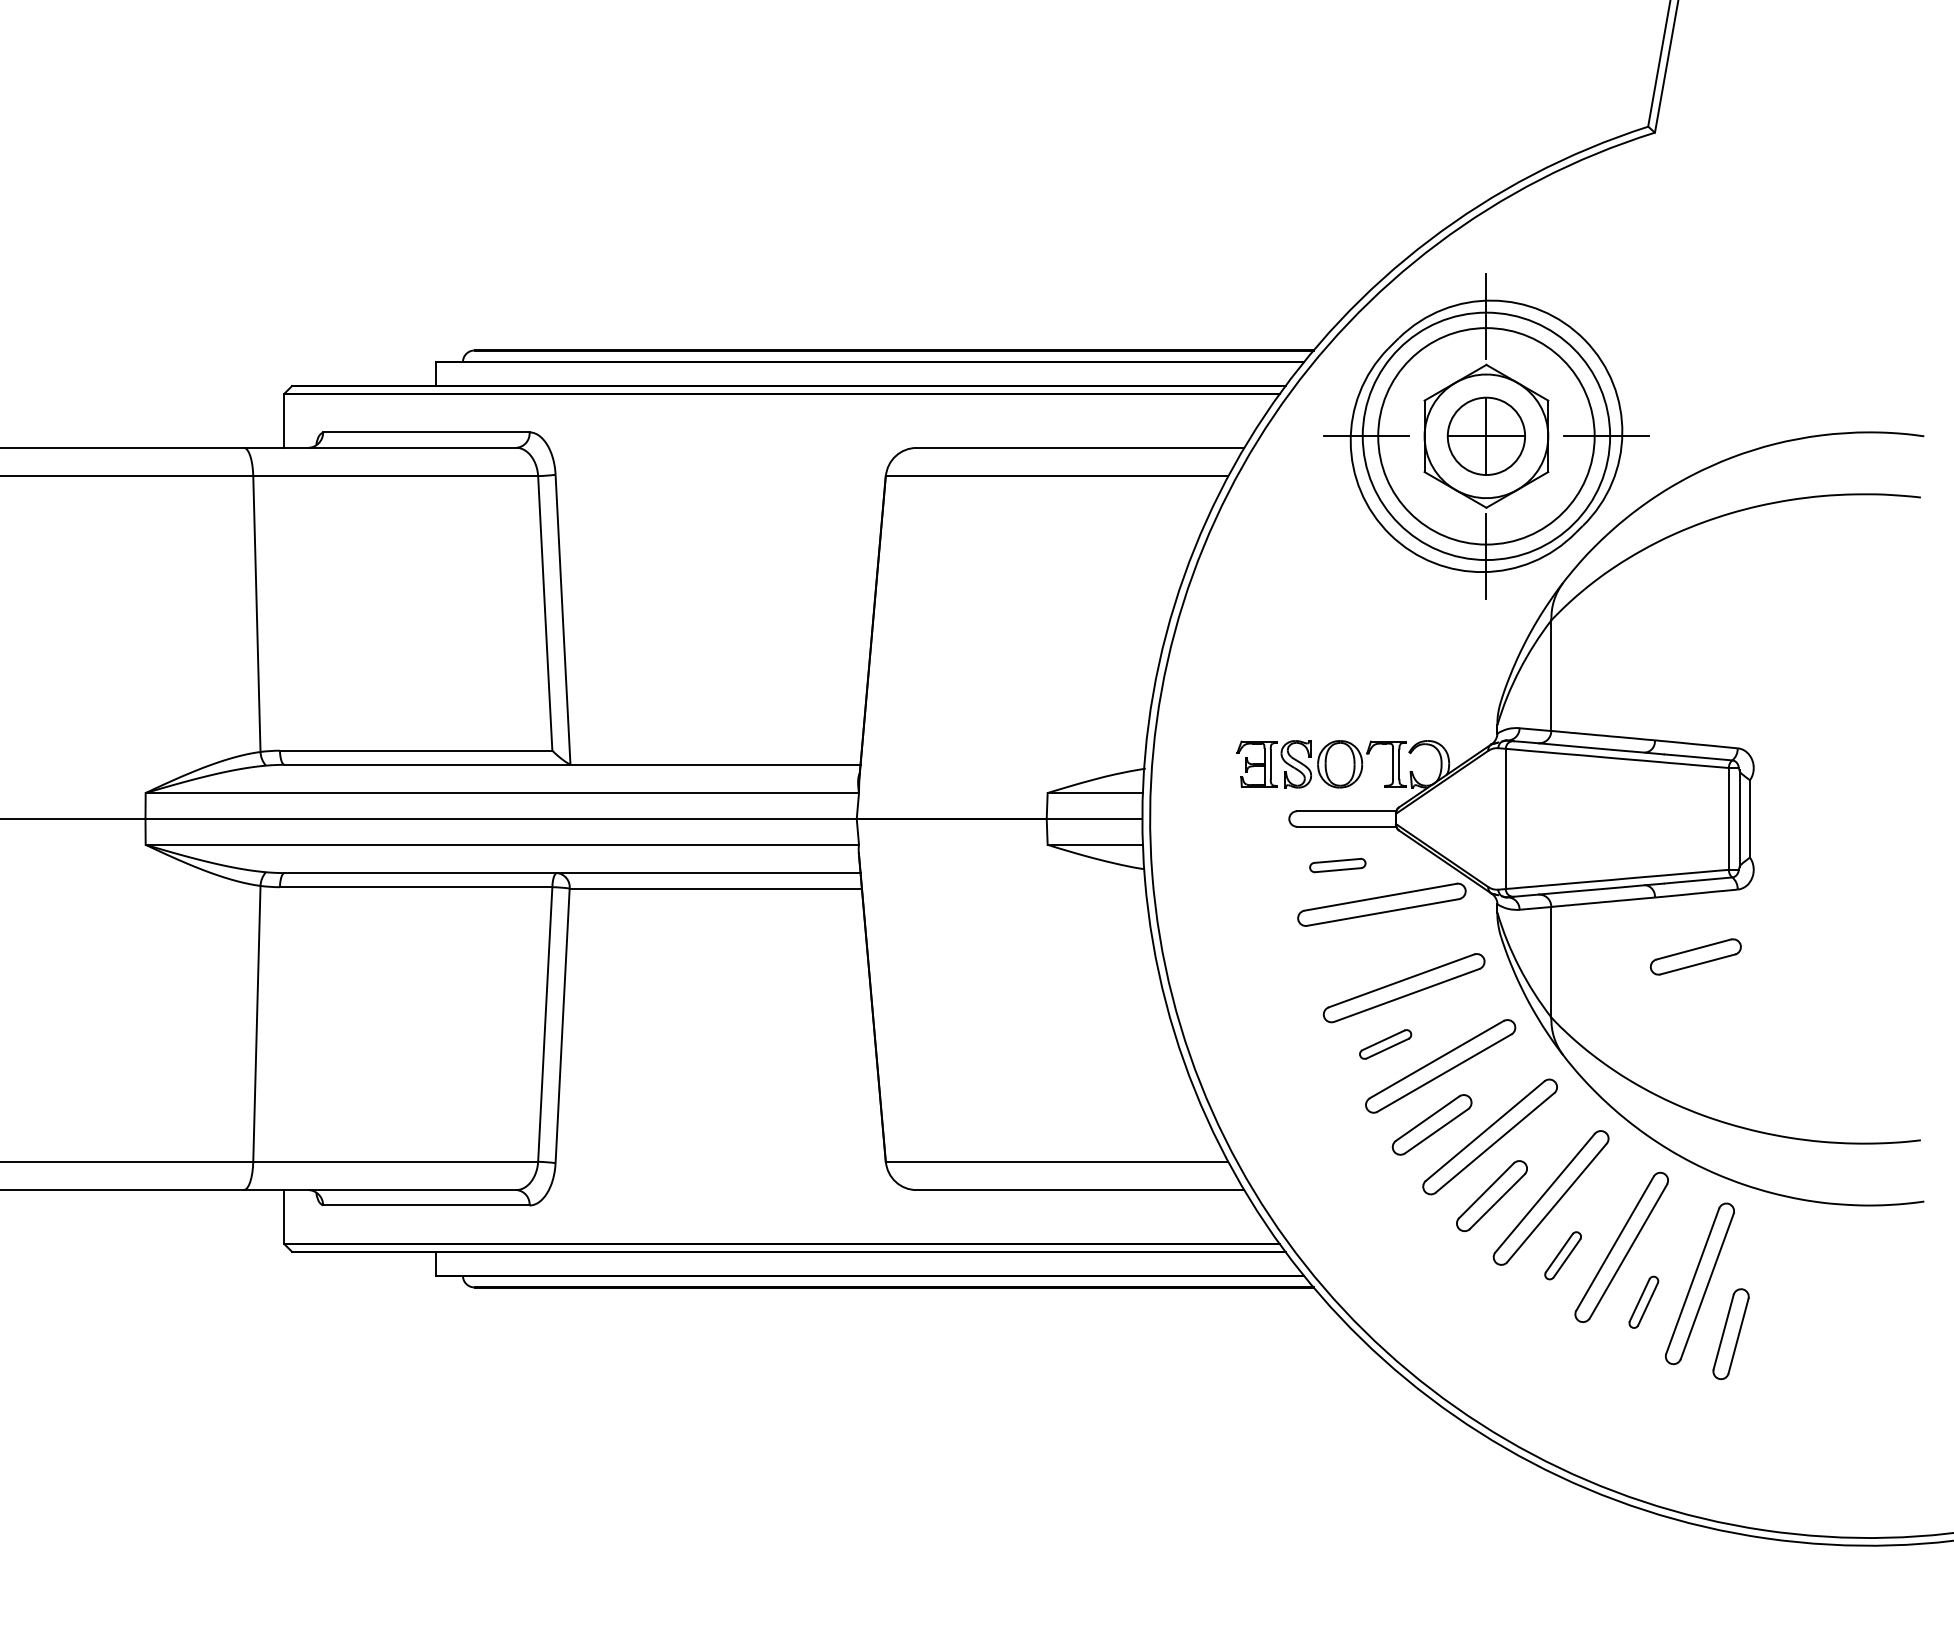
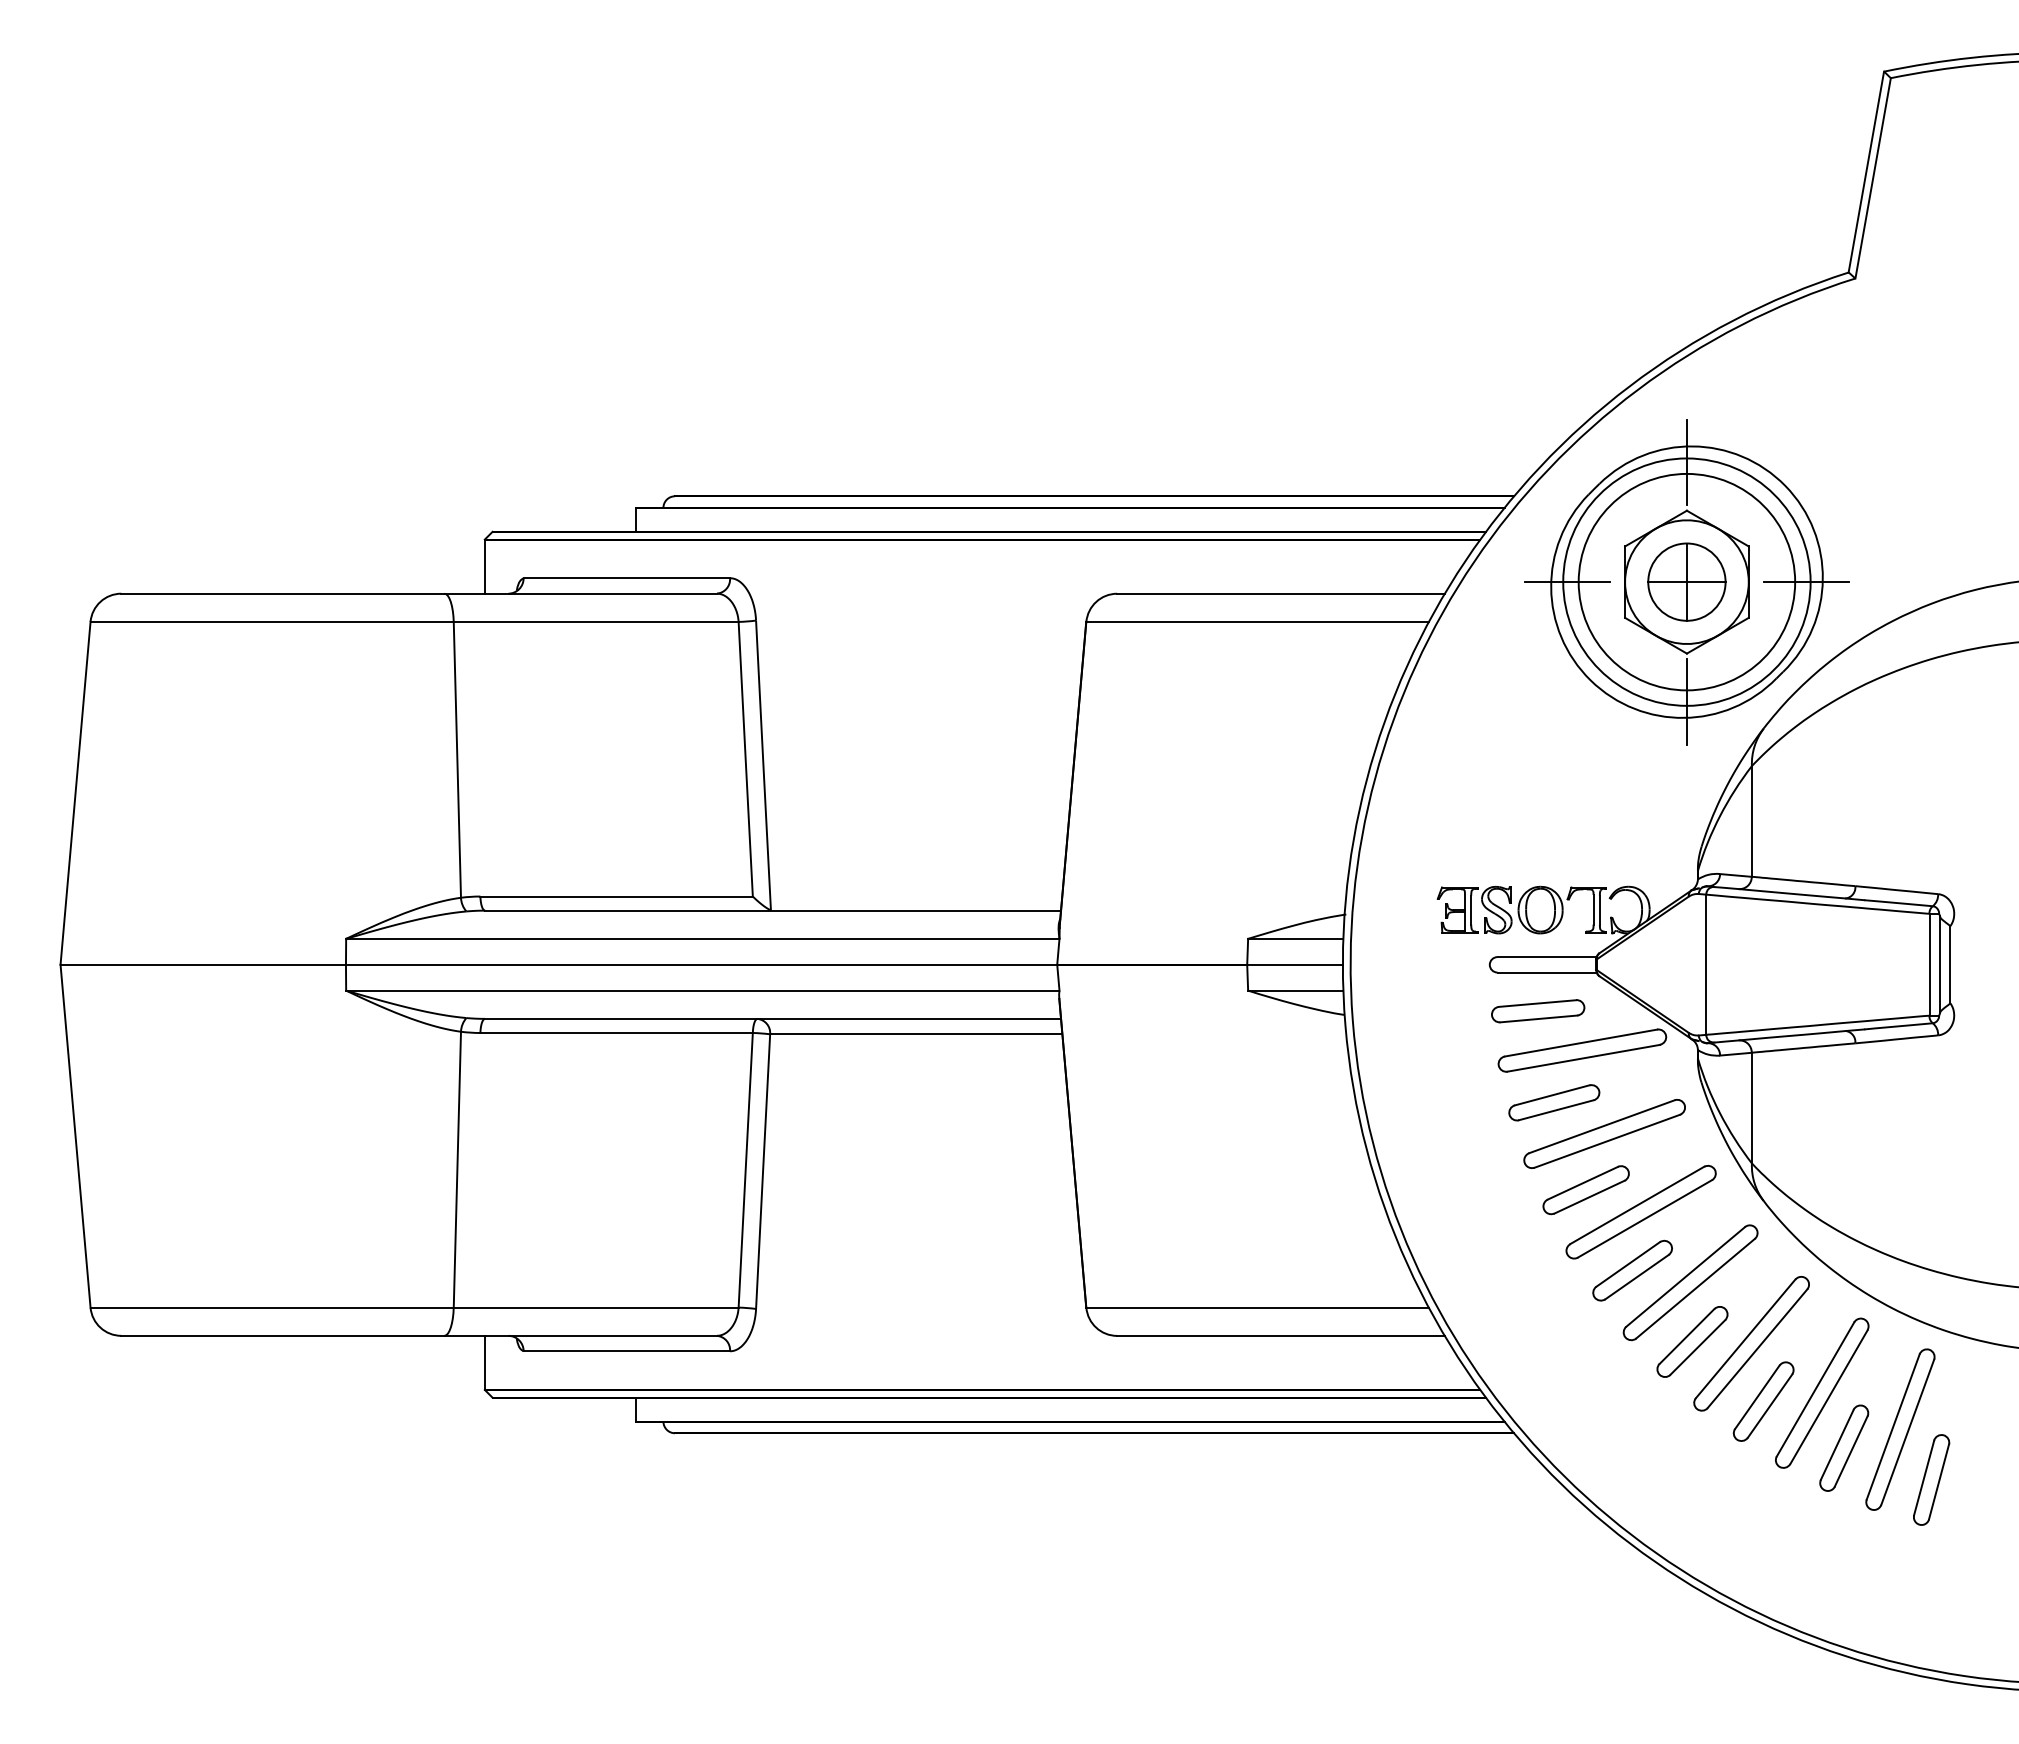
part: (1338, 865) -> (1538, 1011), size x1.67
part: (1696, 956) -> (1554, 1102), moved
part: (1385, 1044) -> (1585, 1190), size x1.67
part: (1563, 1255) -> (1763, 1401), size x1.67
part: (1644, 1301) -> (1844, 1447), size x1.67

